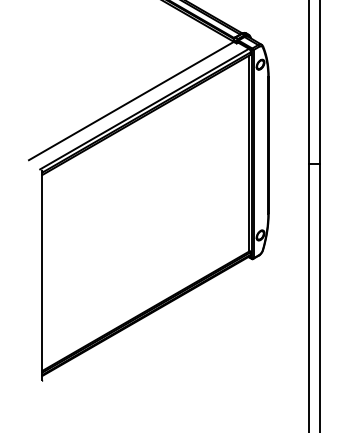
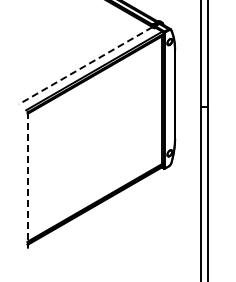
line: (131, 100) -> (85, 65), solid -> dashed
line: (42, 277) -> (27, 180), solid -> dashed

